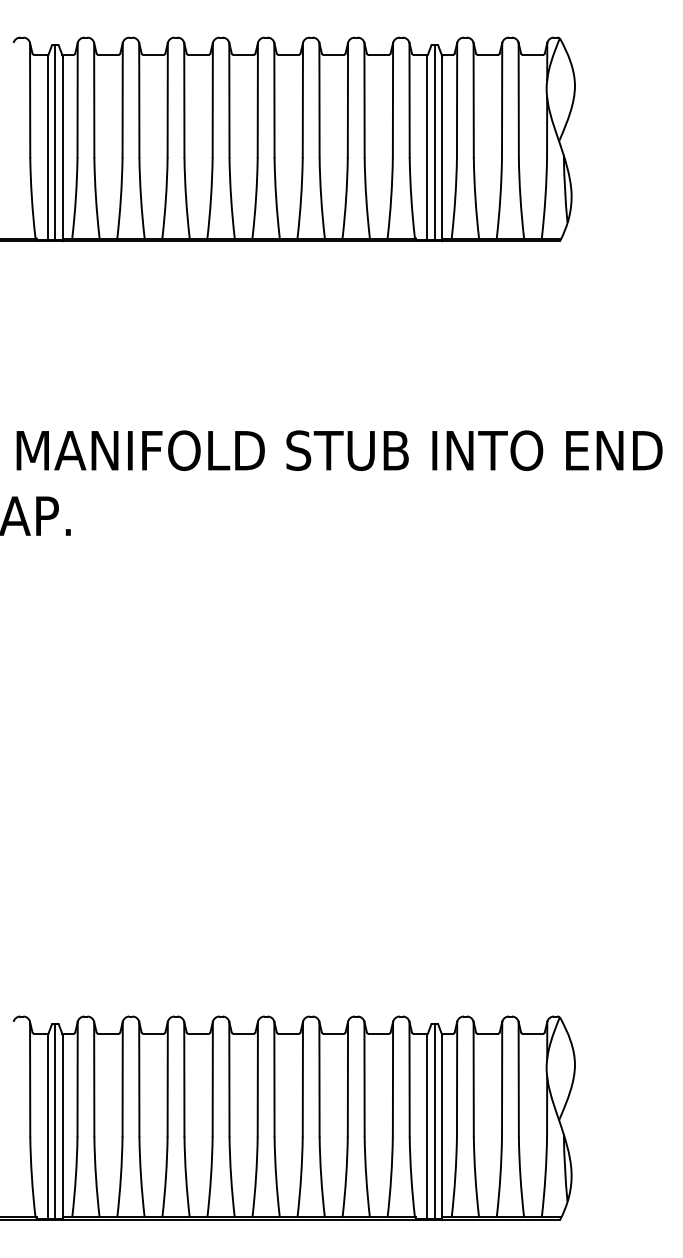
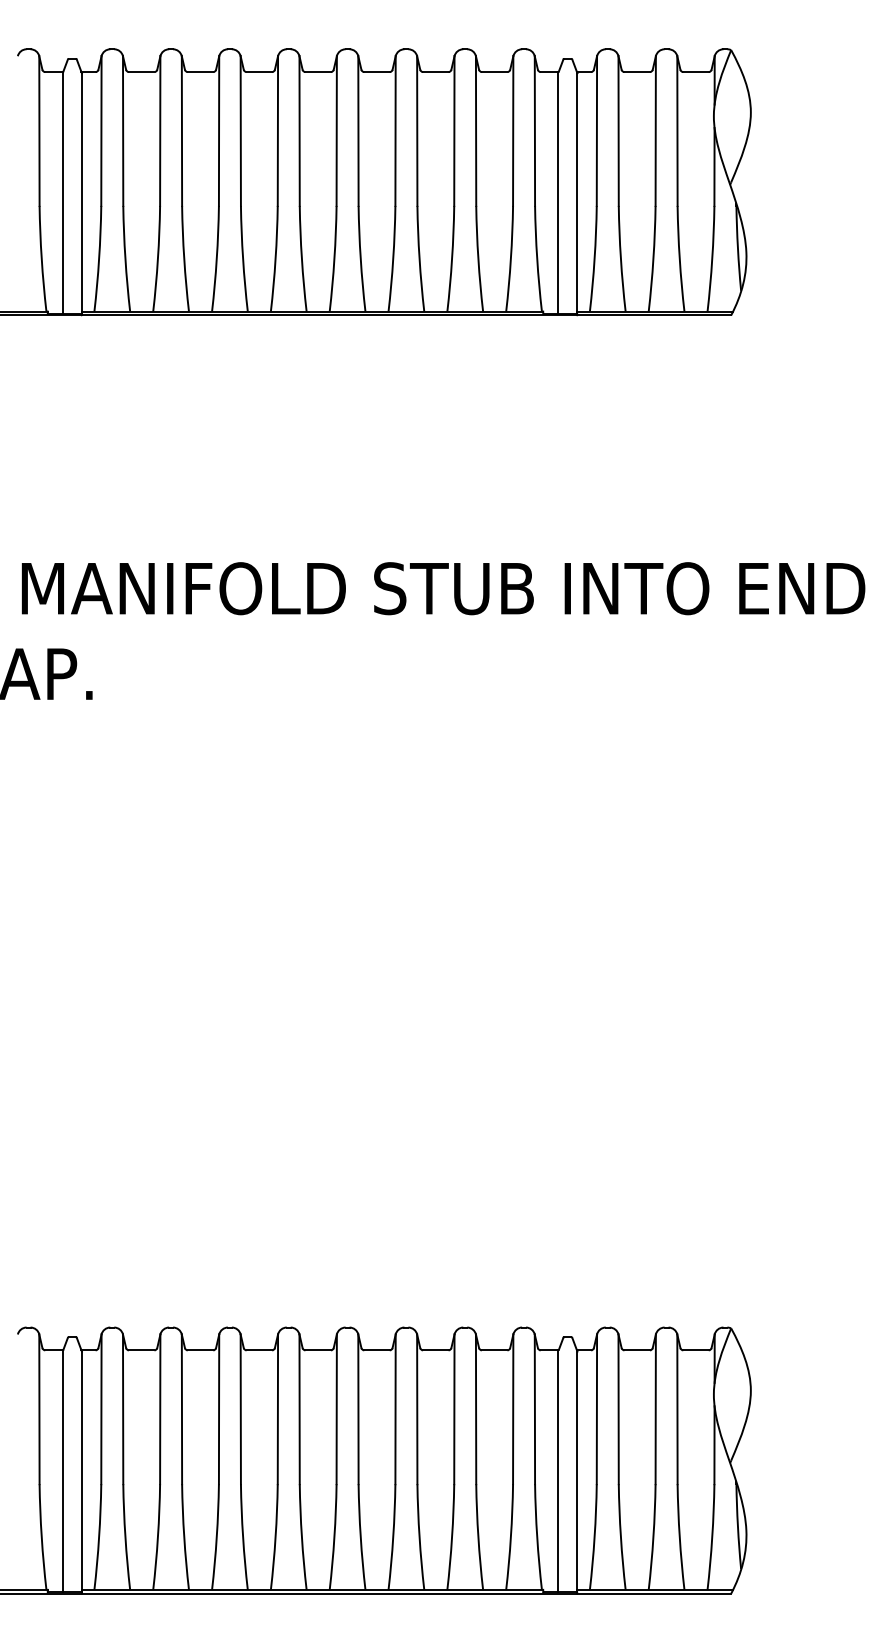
line: (55, 142) -> (72, 186), removed
line: (434, 142) -> (567, 186), removed
line: (55, 1121) -> (72, 1464), removed
line: (434, 1121) -> (567, 1464), removed

